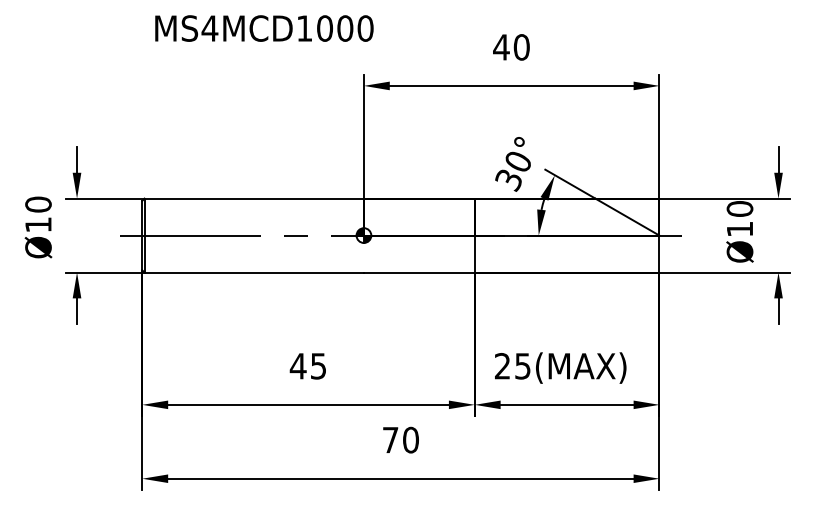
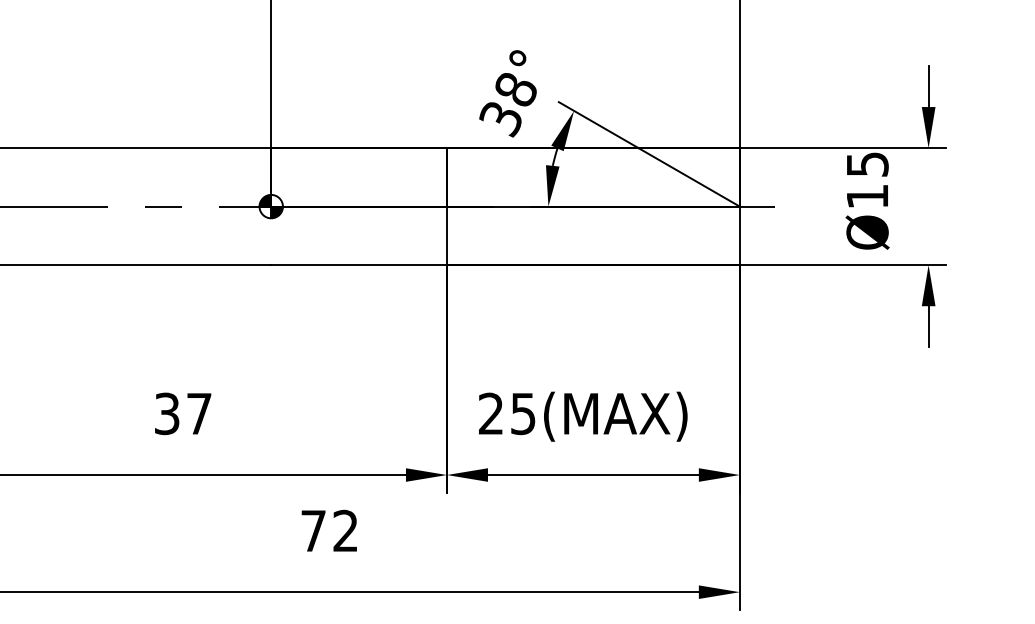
text: (518, 161) -> (516, 89), 30° -> 38°
text: (739, 208) -> (866, 163), Ø10 -> Ø15
text: (307, 366) -> (181, 414), 45 -> 37
text: (410, 439) -> (345, 529), 70 -> 72

